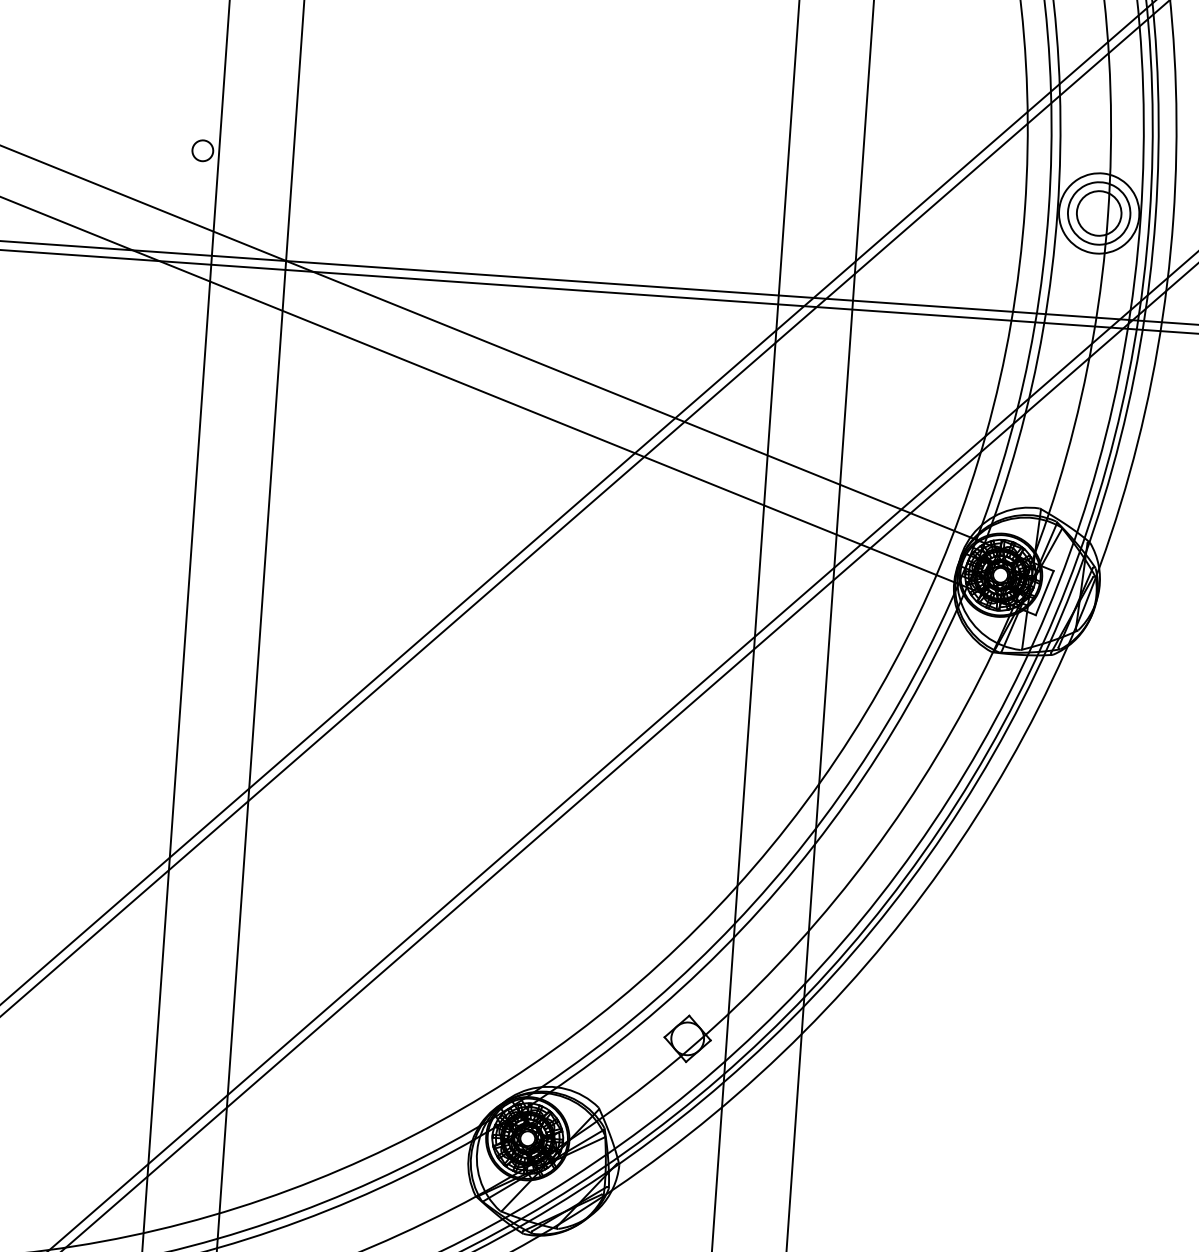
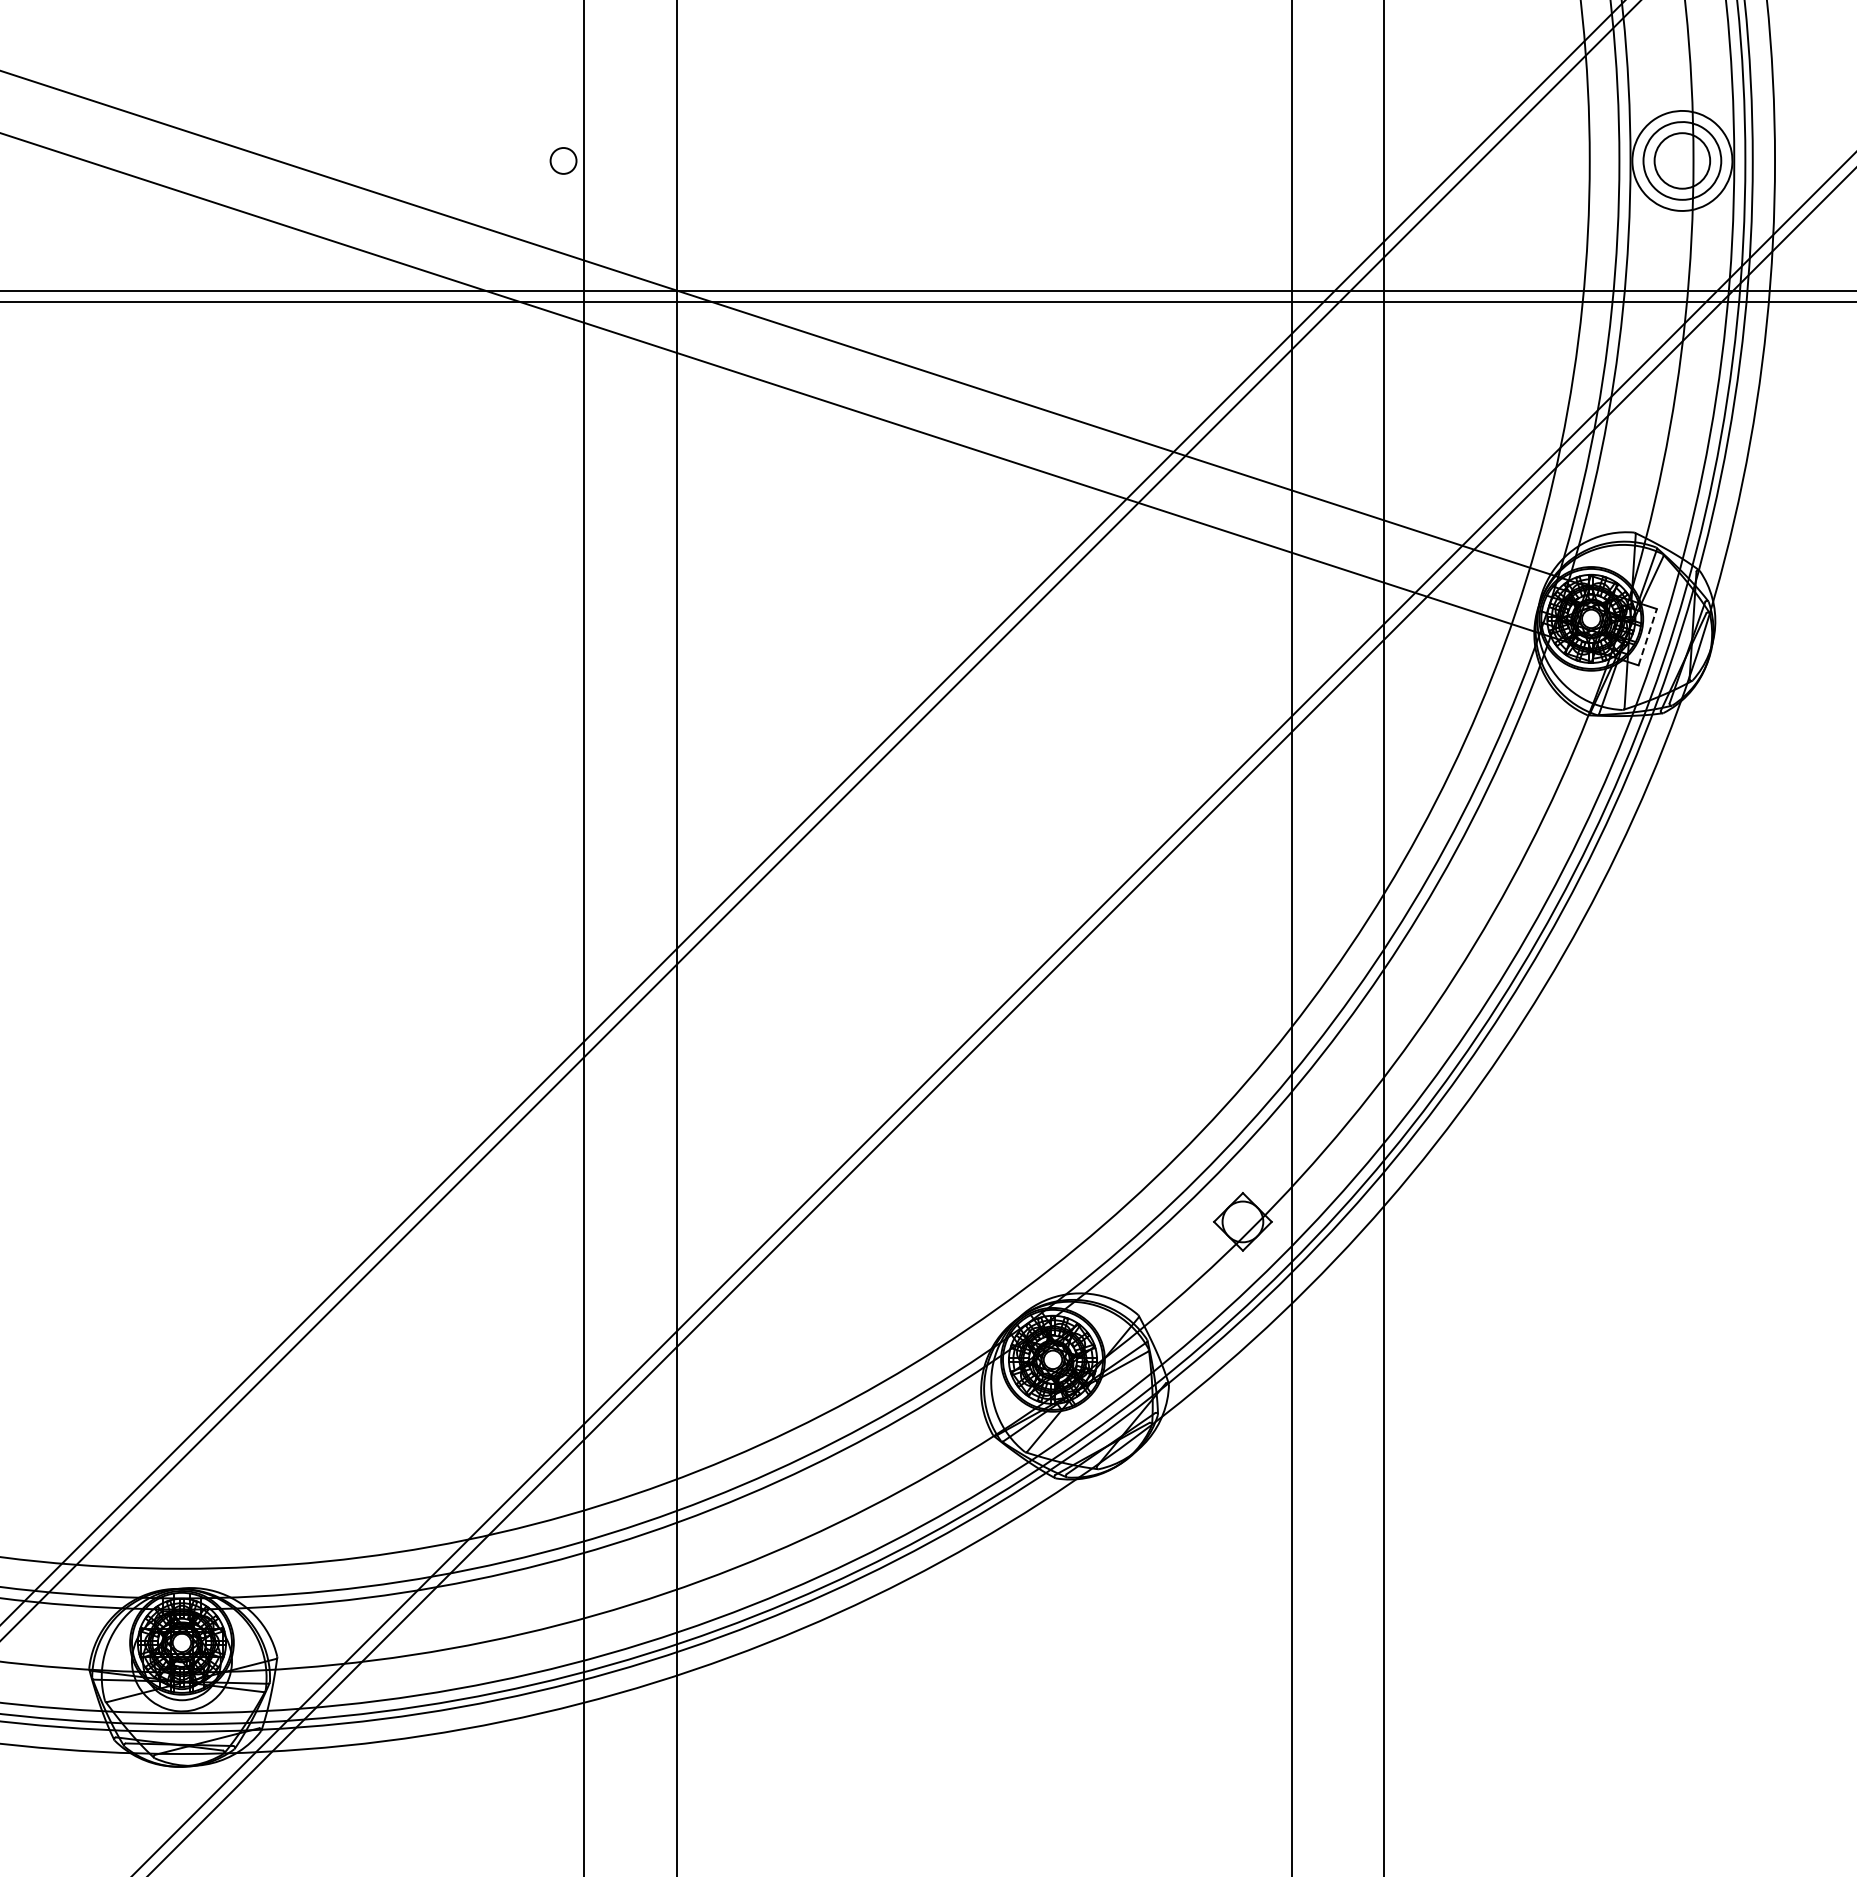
line: (1044, 593) -> (1647, 637), solid -> dashed

